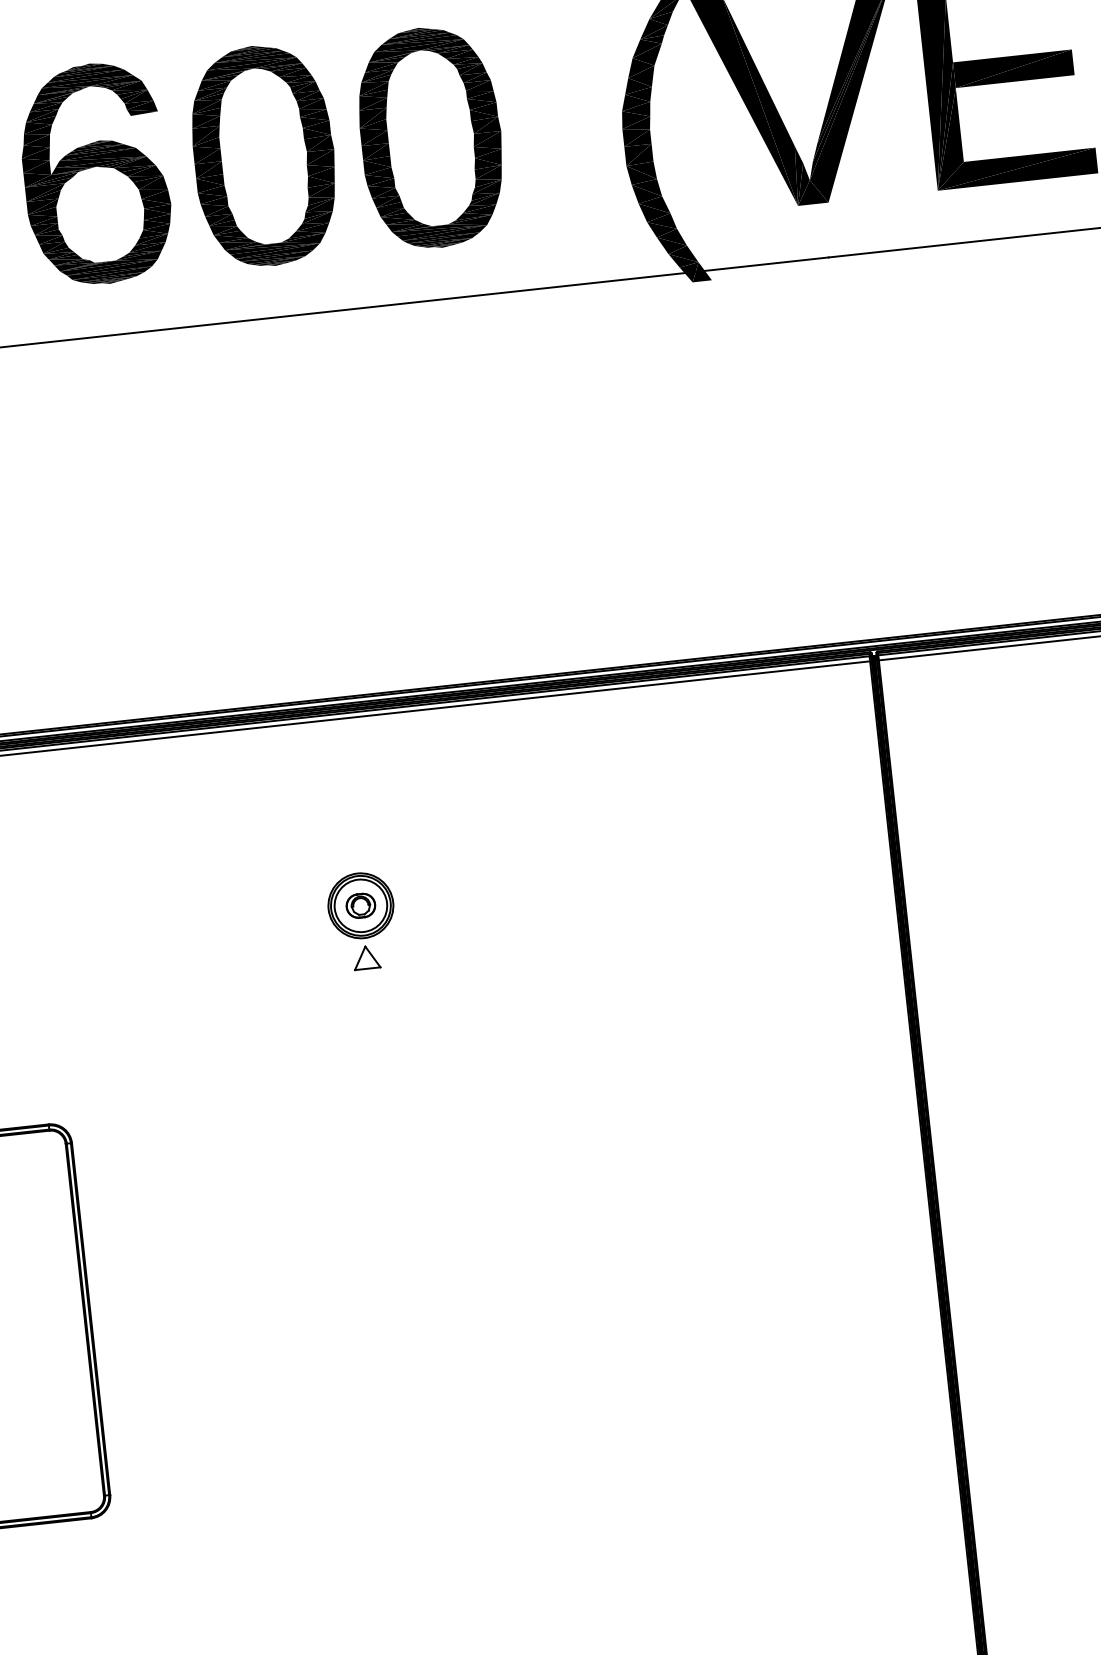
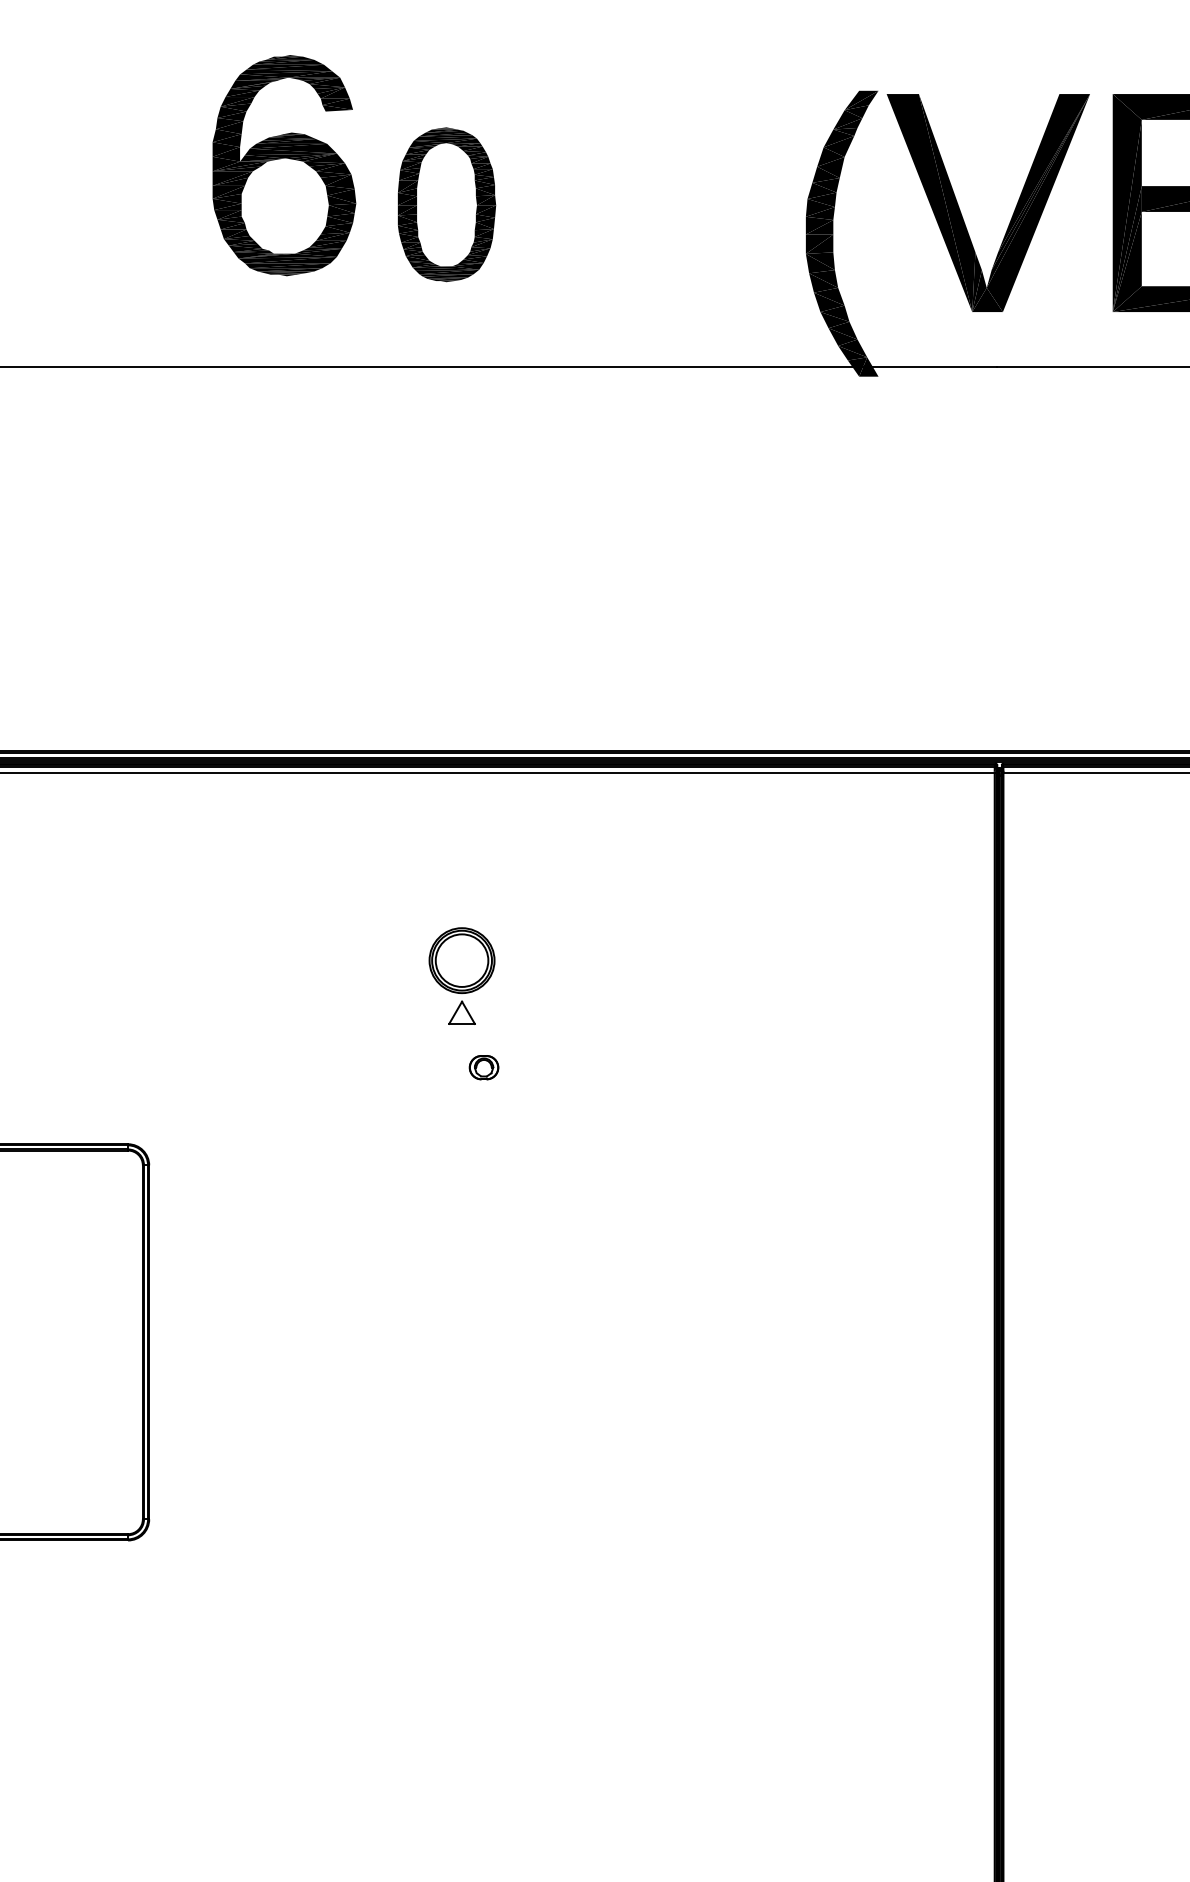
part: (430, 137) -> (614, 204), removed
part: (263, 155) -> (446, 204), size x0.7
part: (95, 174) -> (284, 165), moved
part: (360, 905) -> (483, 1067), moved

